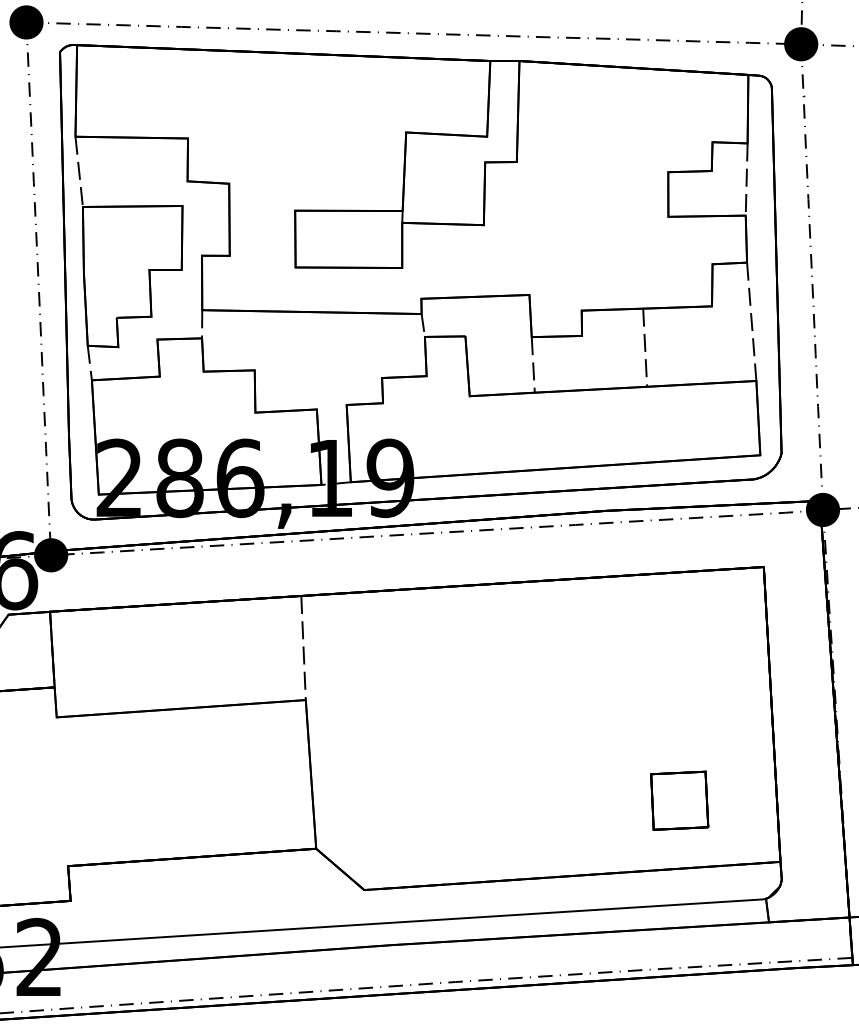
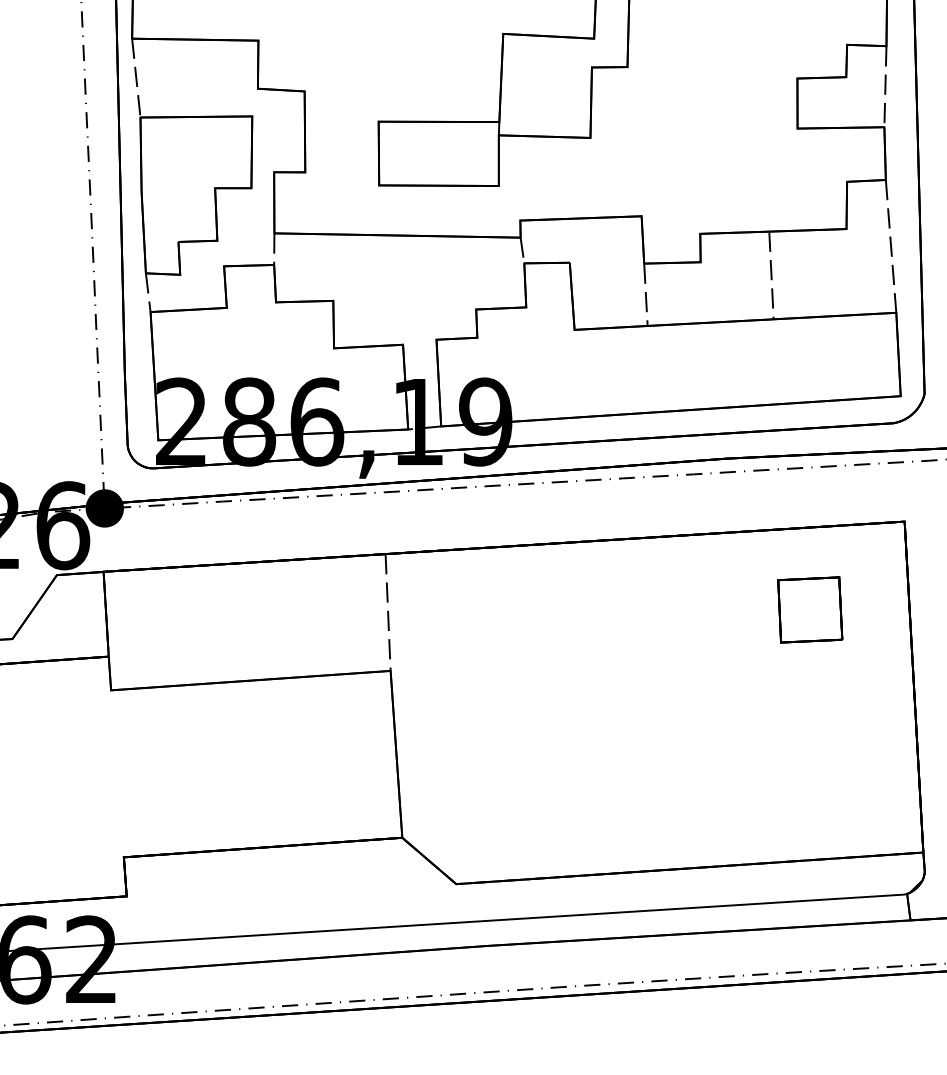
part: (679, 800) -> (810, 609), moved

